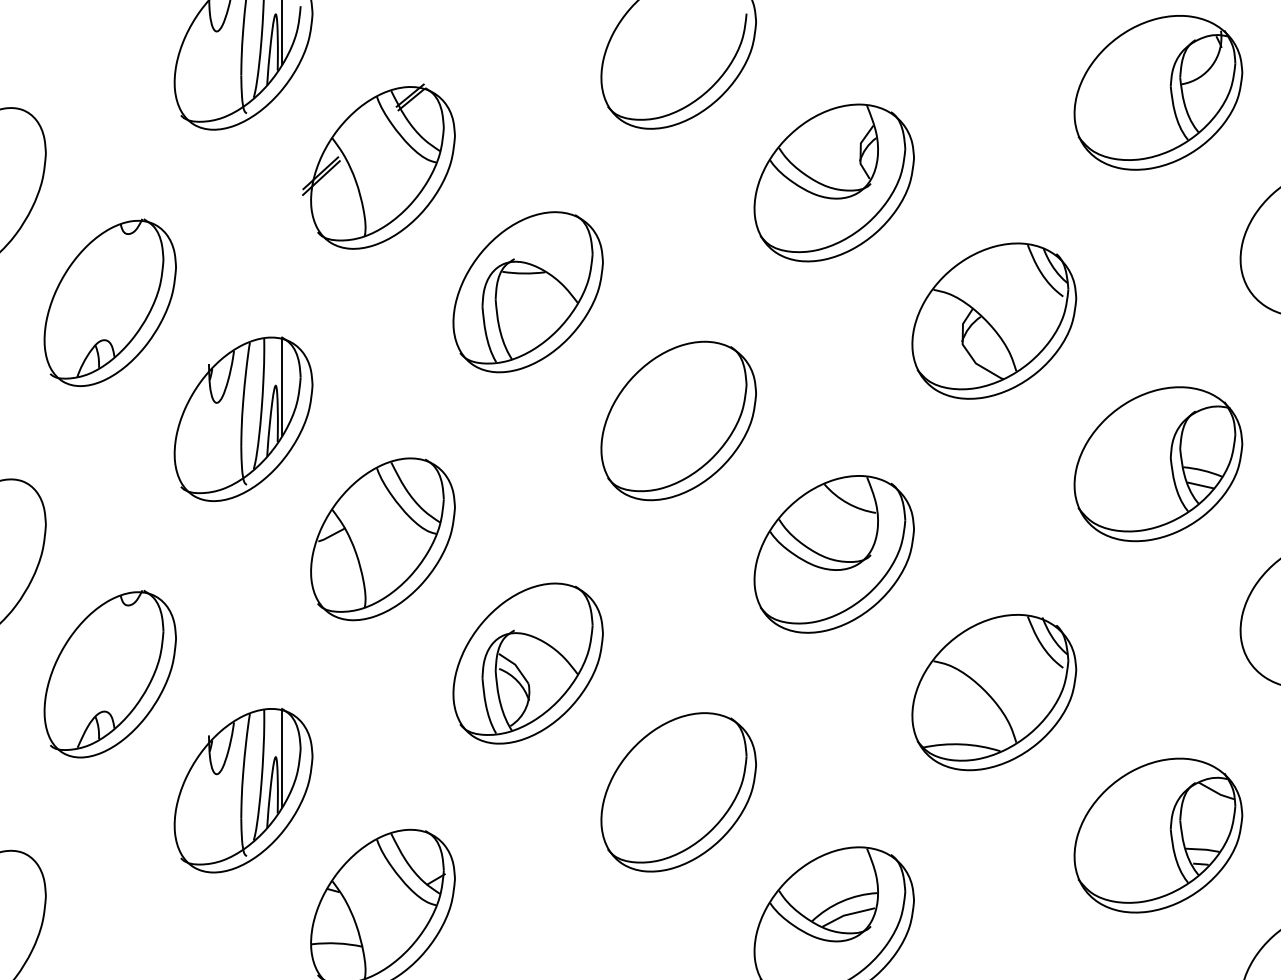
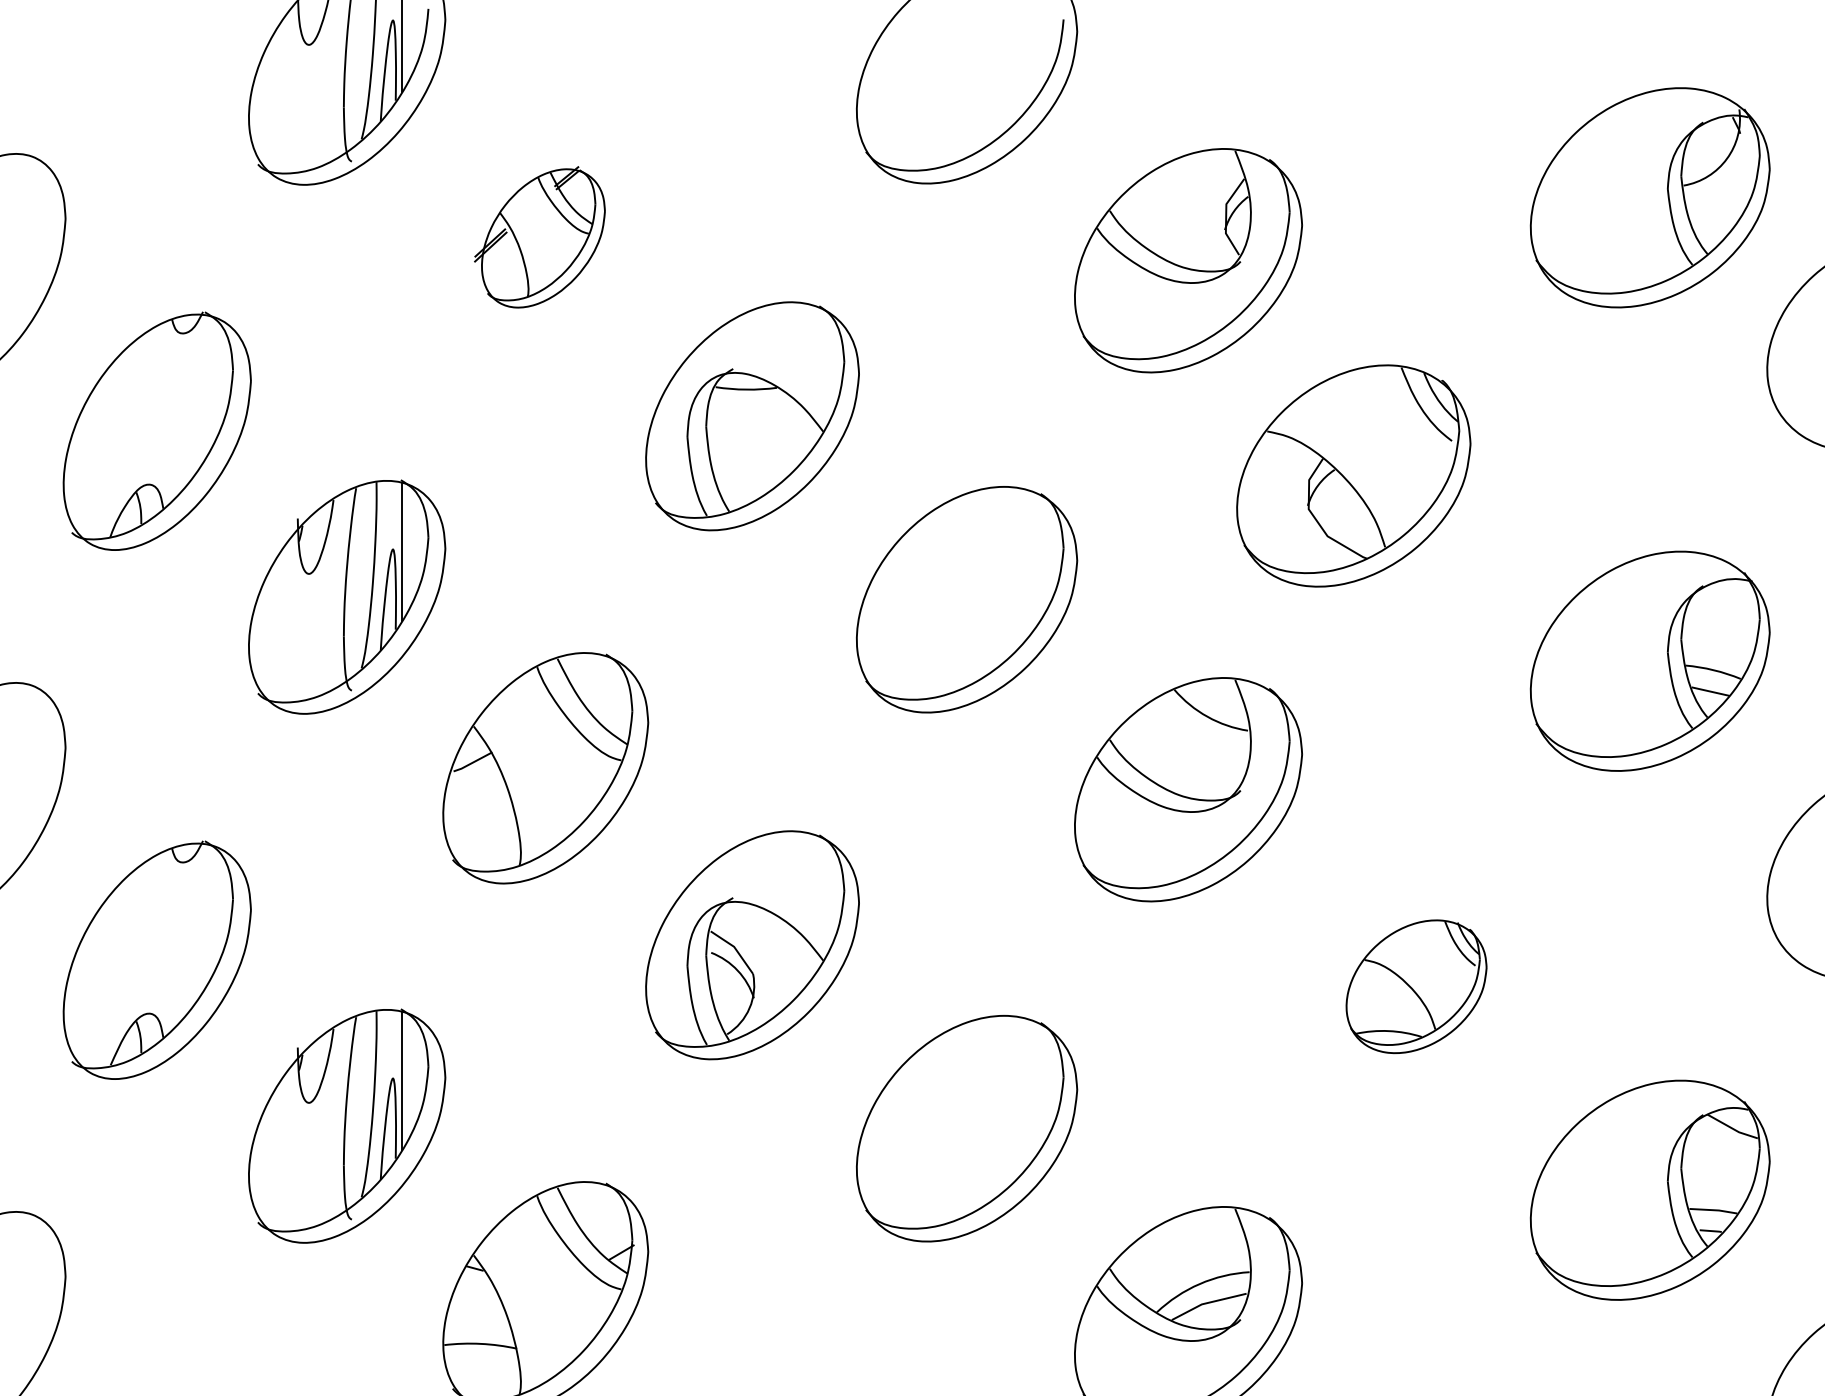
part: (1158, 92) -> (1650, 197), moved
part: (378, 166) -> (539, 237), size x0.6
part: (994, 320) -> (1354, 475), moved
part: (994, 692) -> (1416, 986), size x0.6

